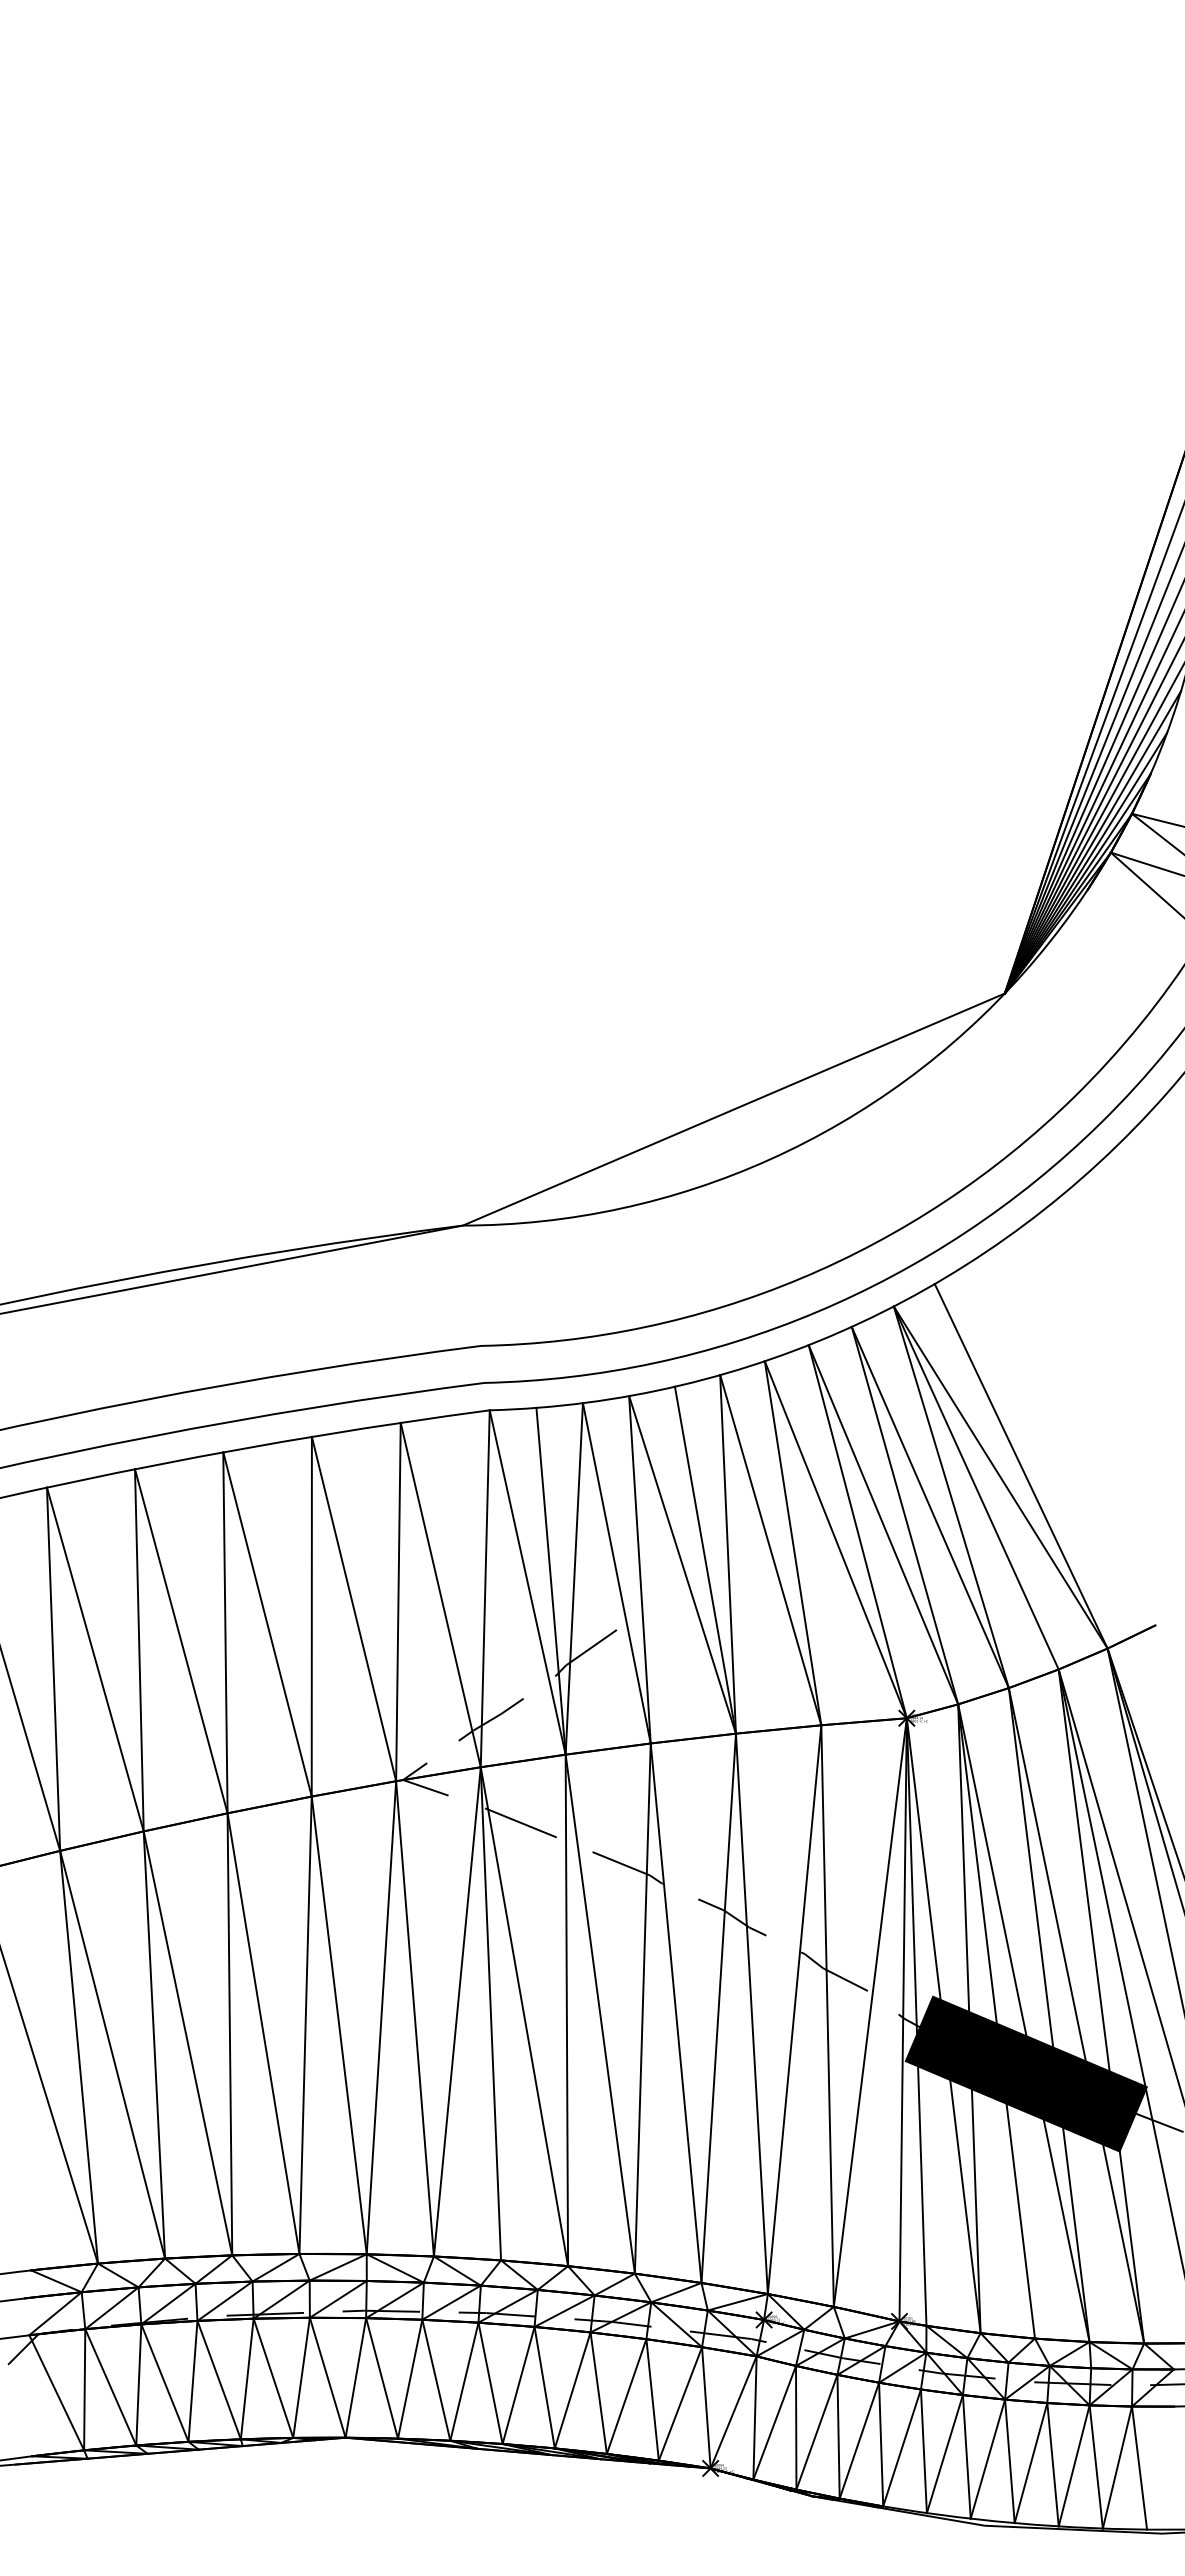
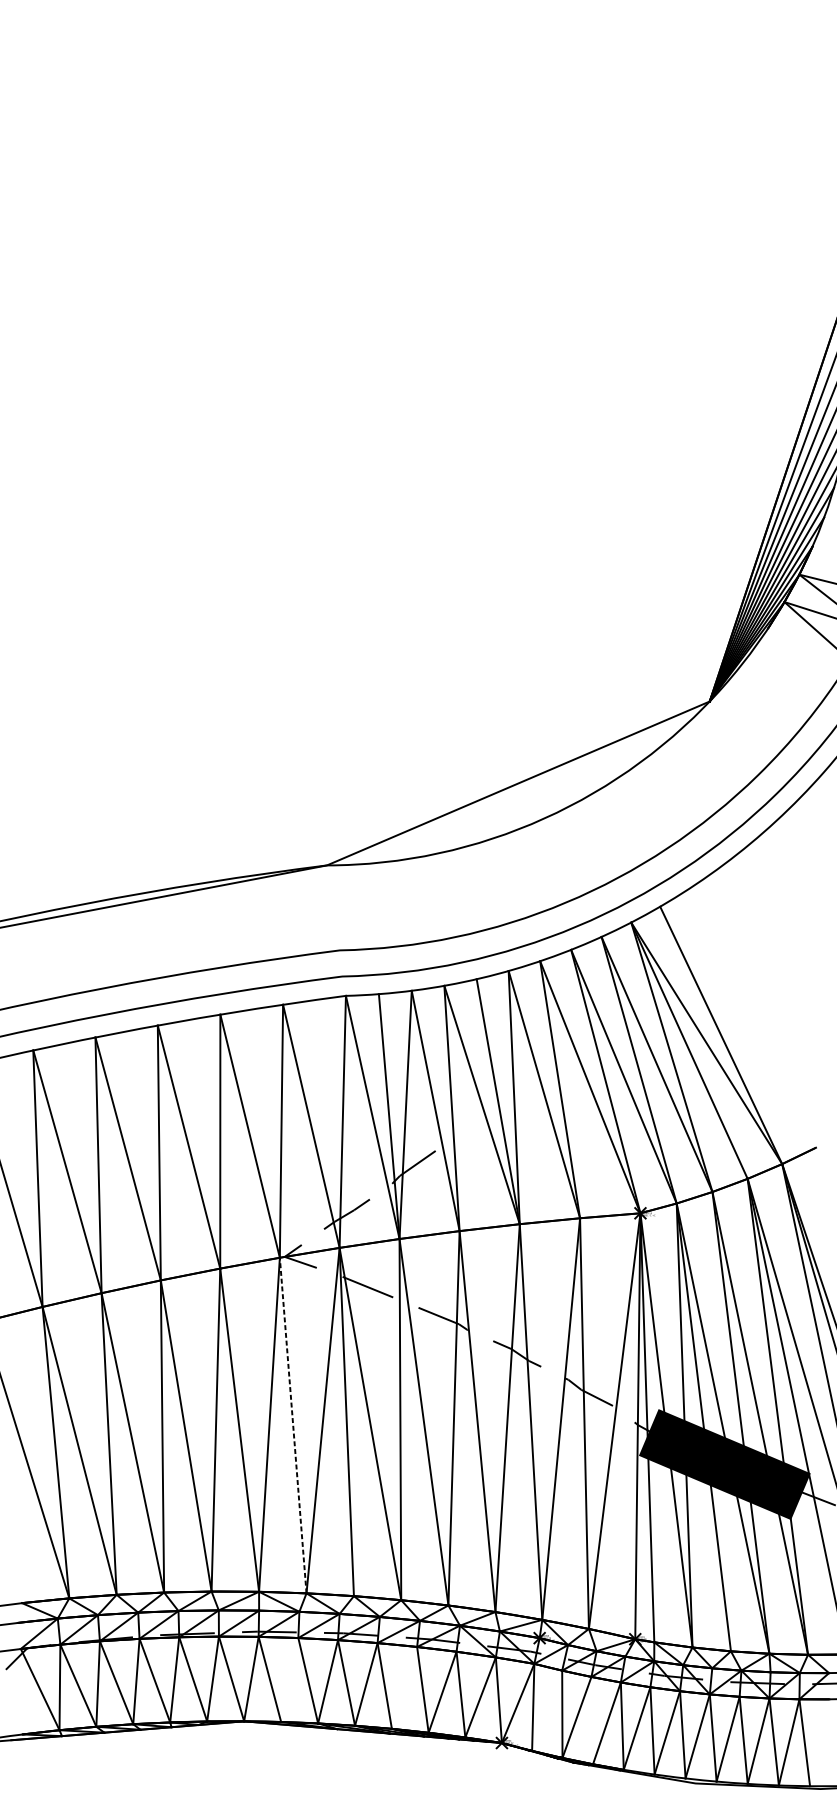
line: (415, 2018) -> (293, 1425), solid -> dashed
line: (409, 2378) -> (289, 1679), removed
line: (572, 2390) -> (404, 1687), removed
line: (774, 2422) -> (547, 1710), removed
line: (838, 2436) -> (592, 1720), removed

